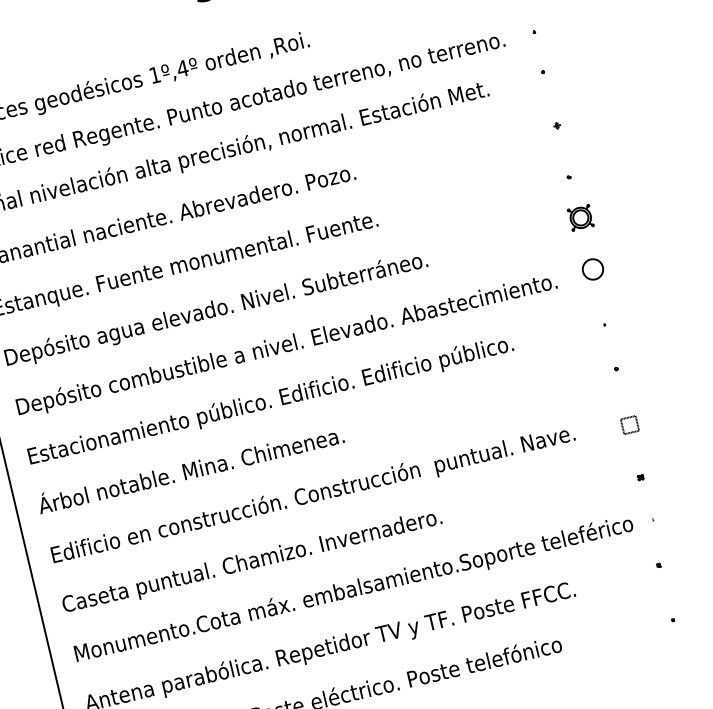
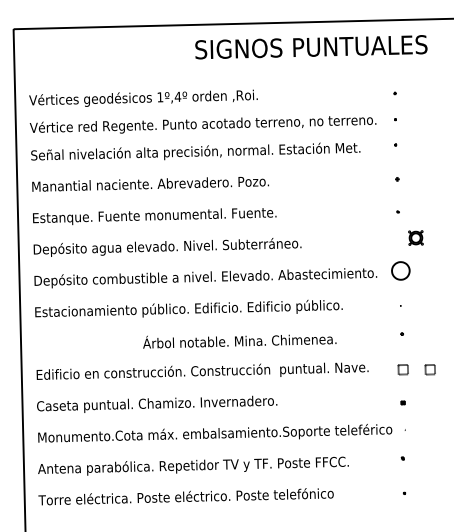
part: (579, 217) -> (415, 237), moved
part: (592, 269) -> (400, 270), size x1.4
part: (671, 415) -> (429, 369), added
text: (190, 470) -> (239, 341), moved

